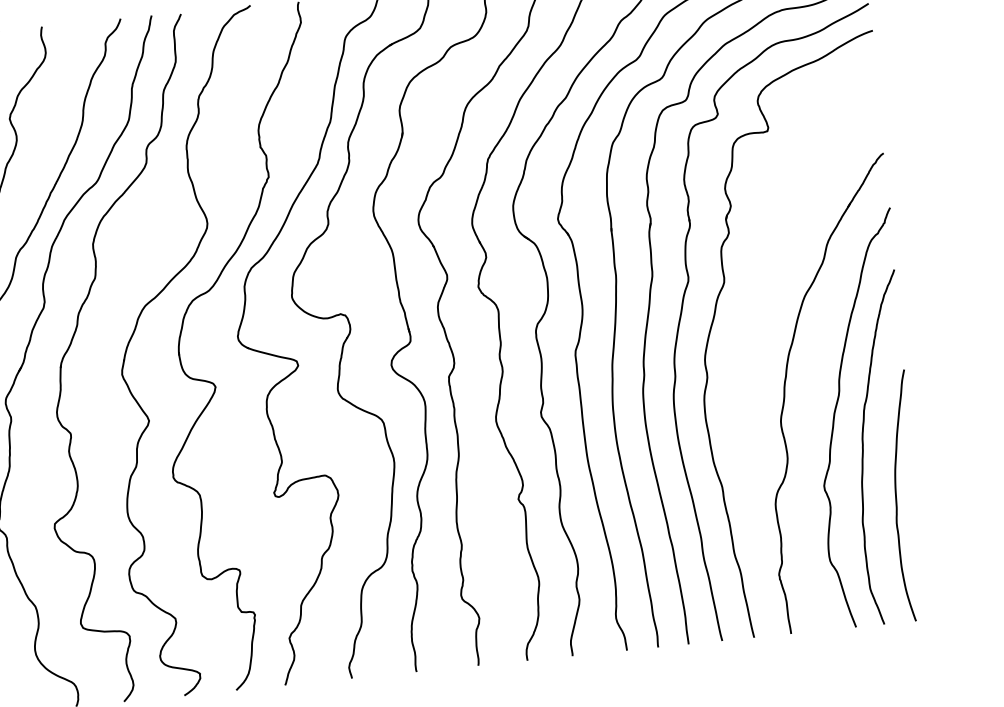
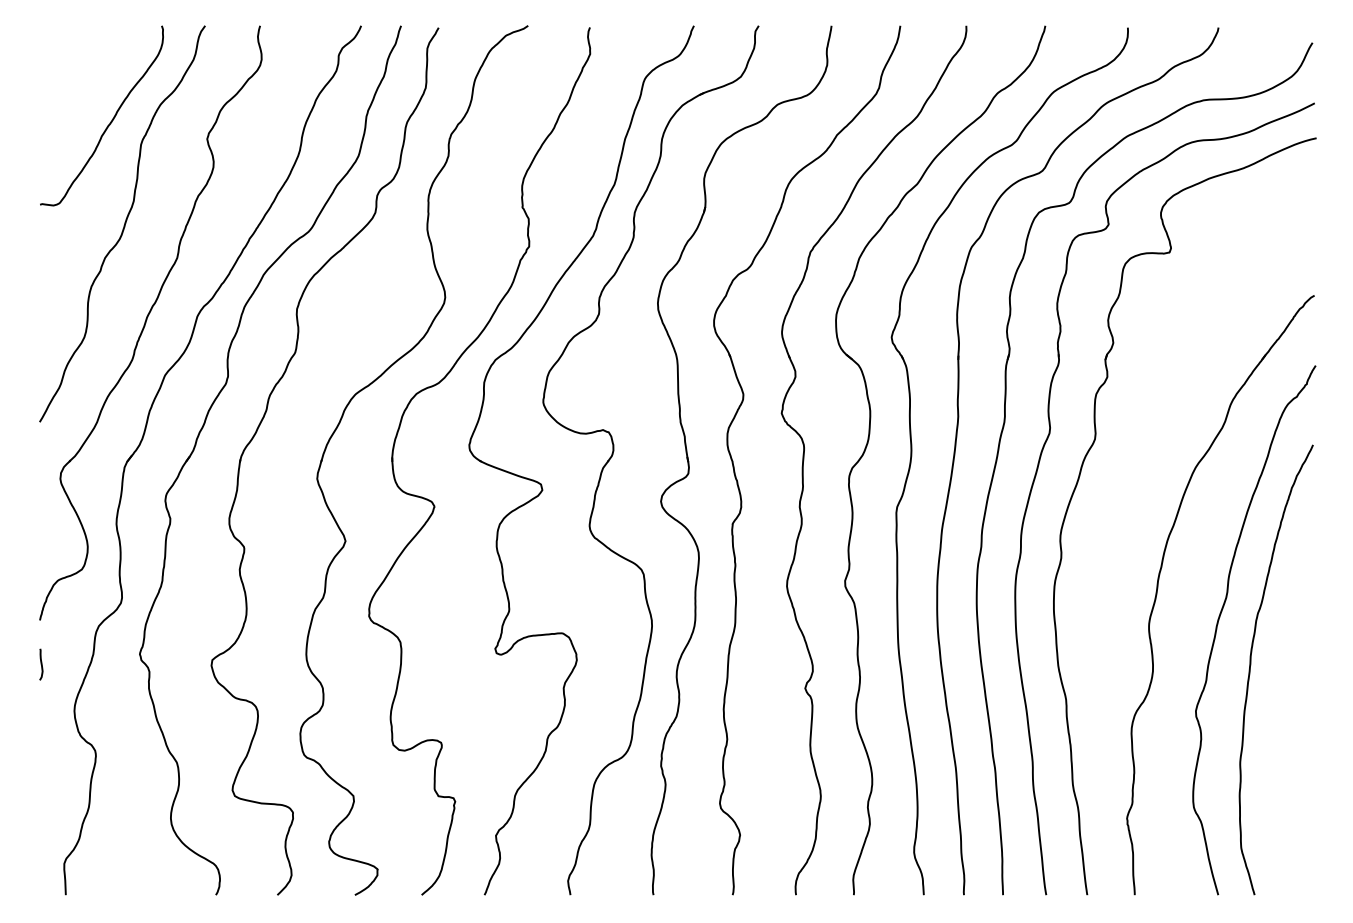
curve: (896, 496) -> (1286, 734), removed

